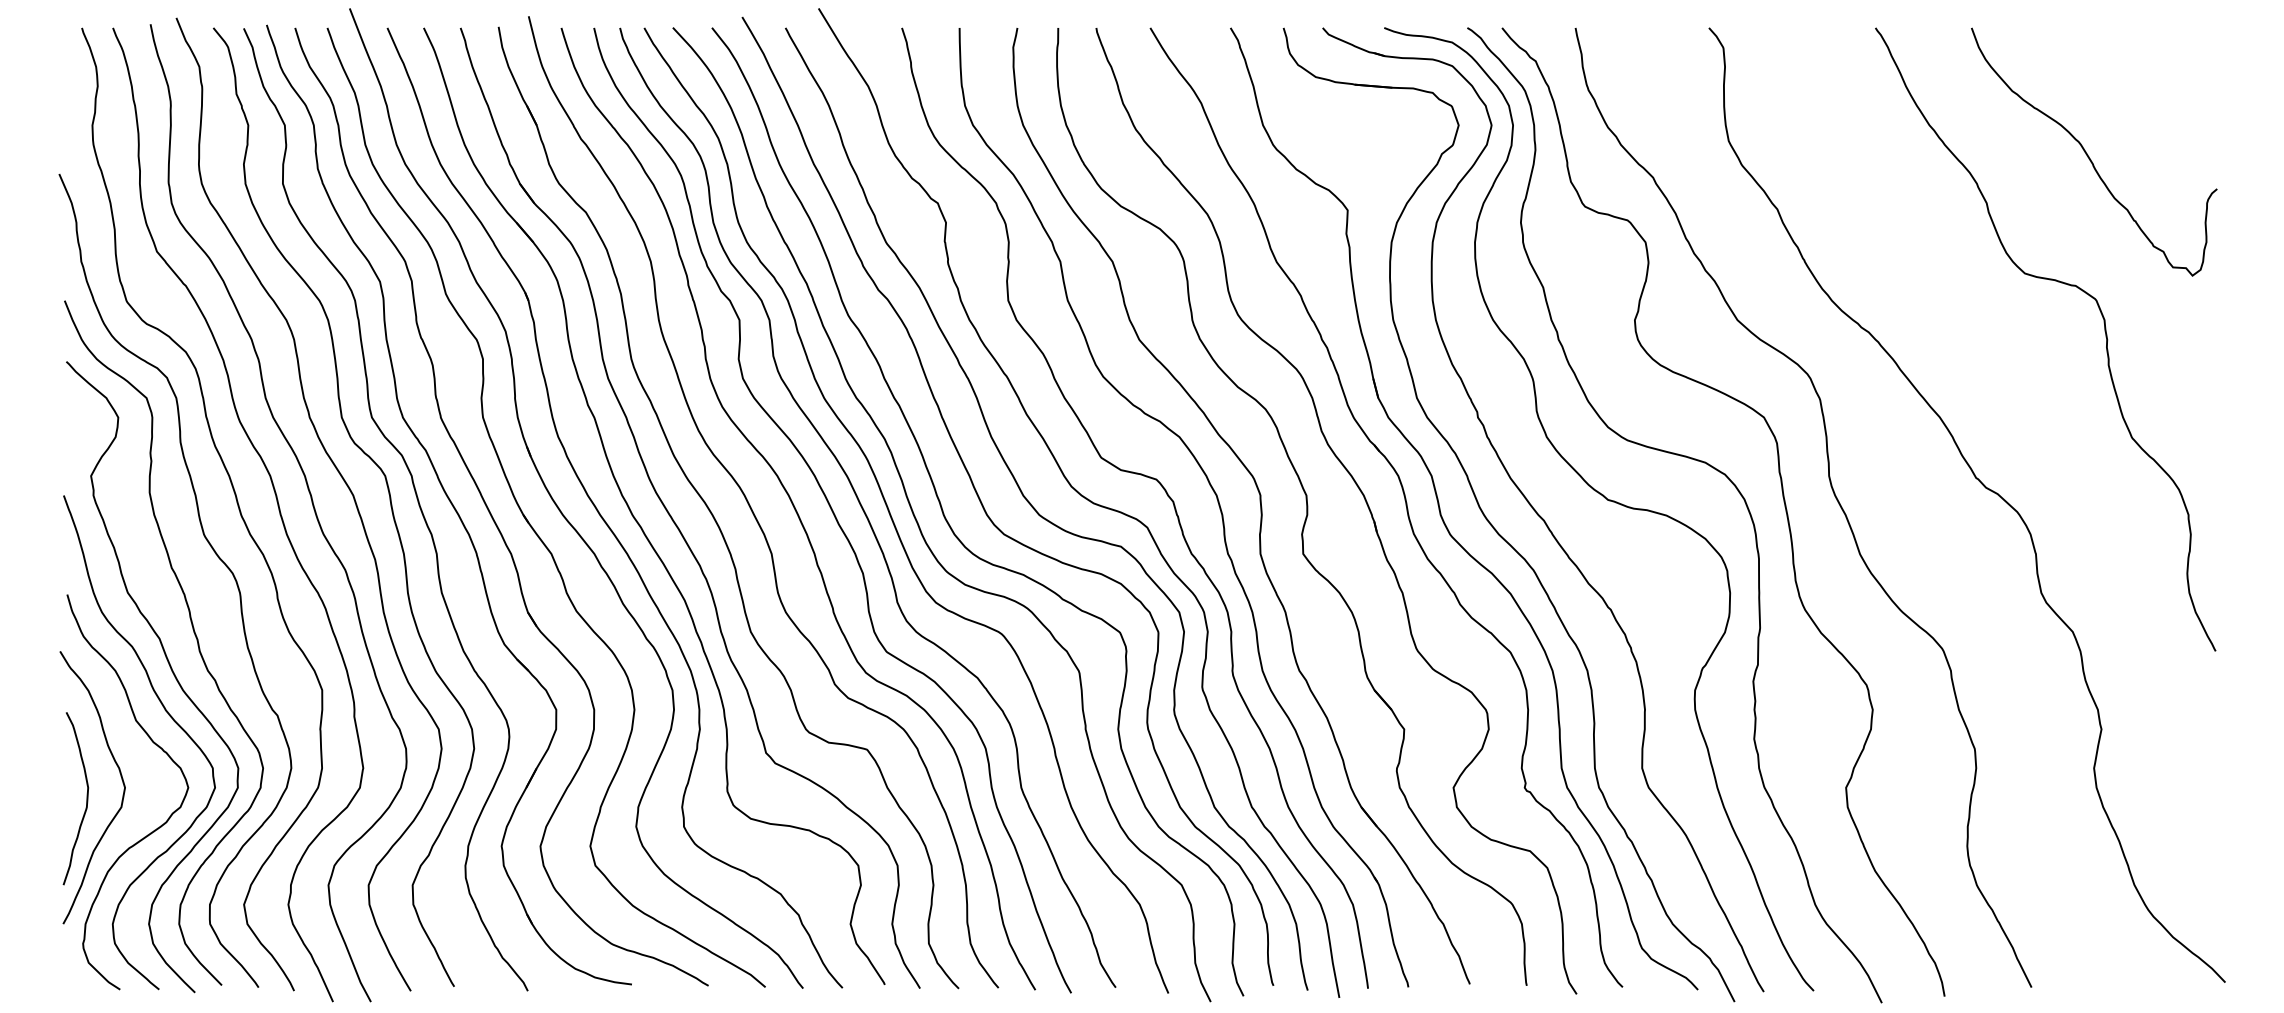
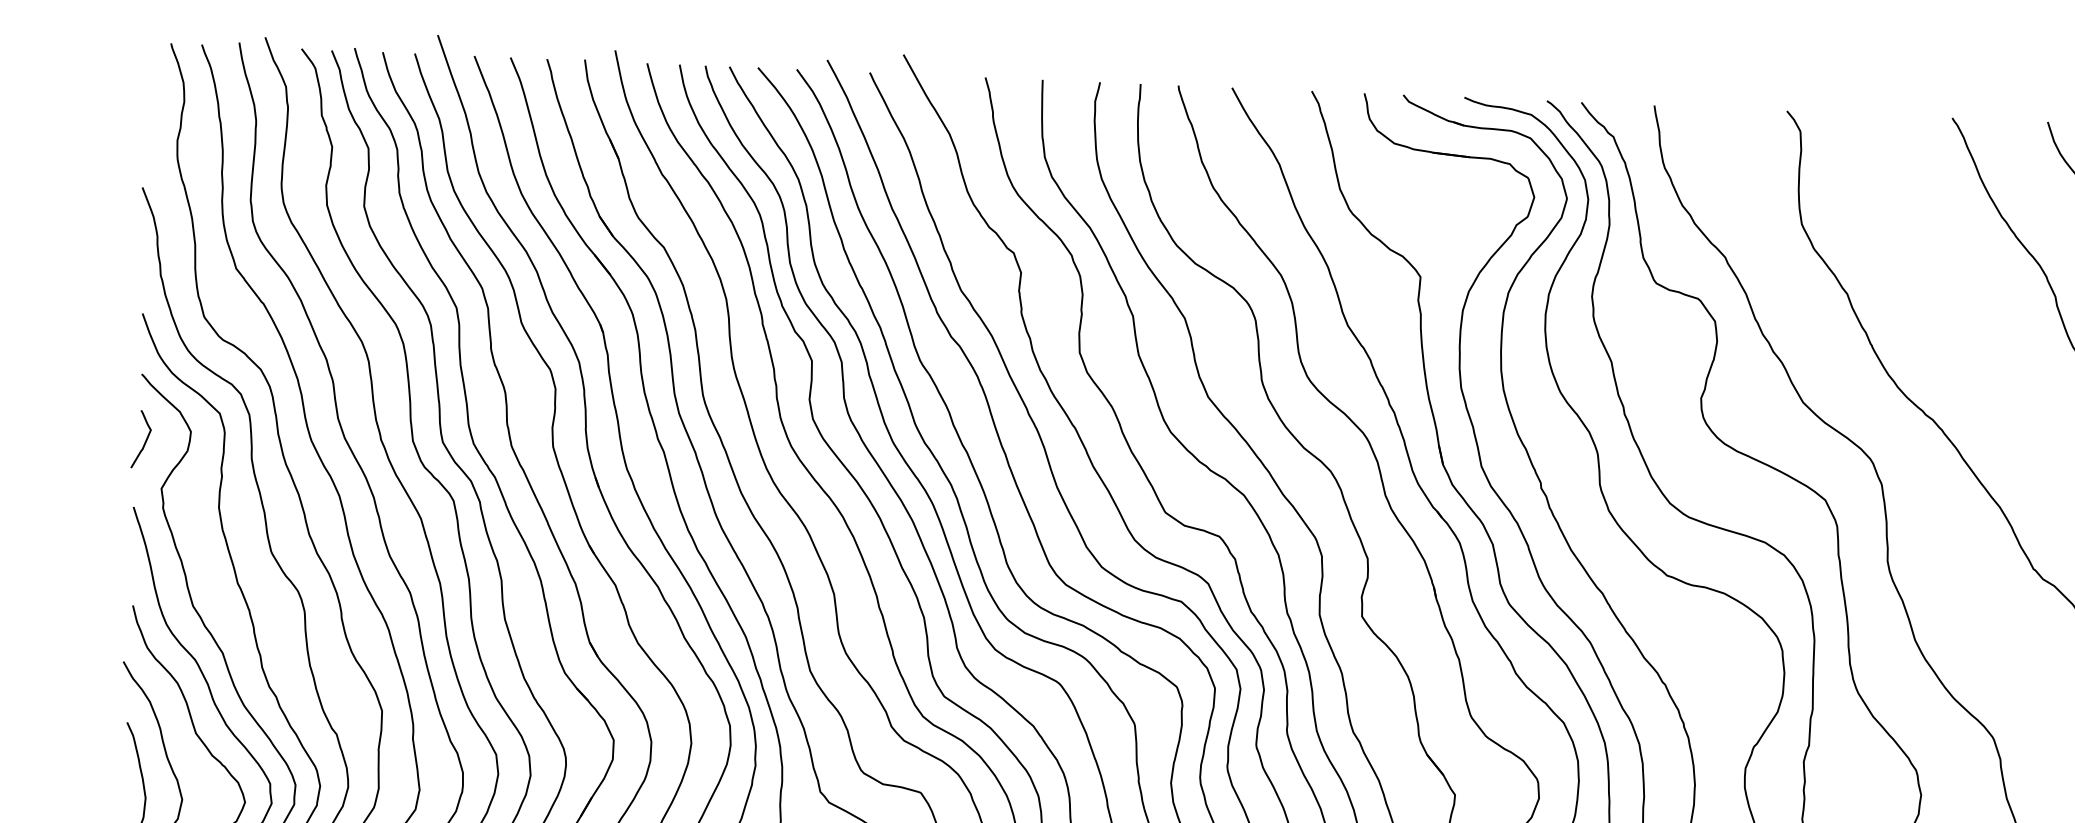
curve: (72, 428) -> (145, 440), added

